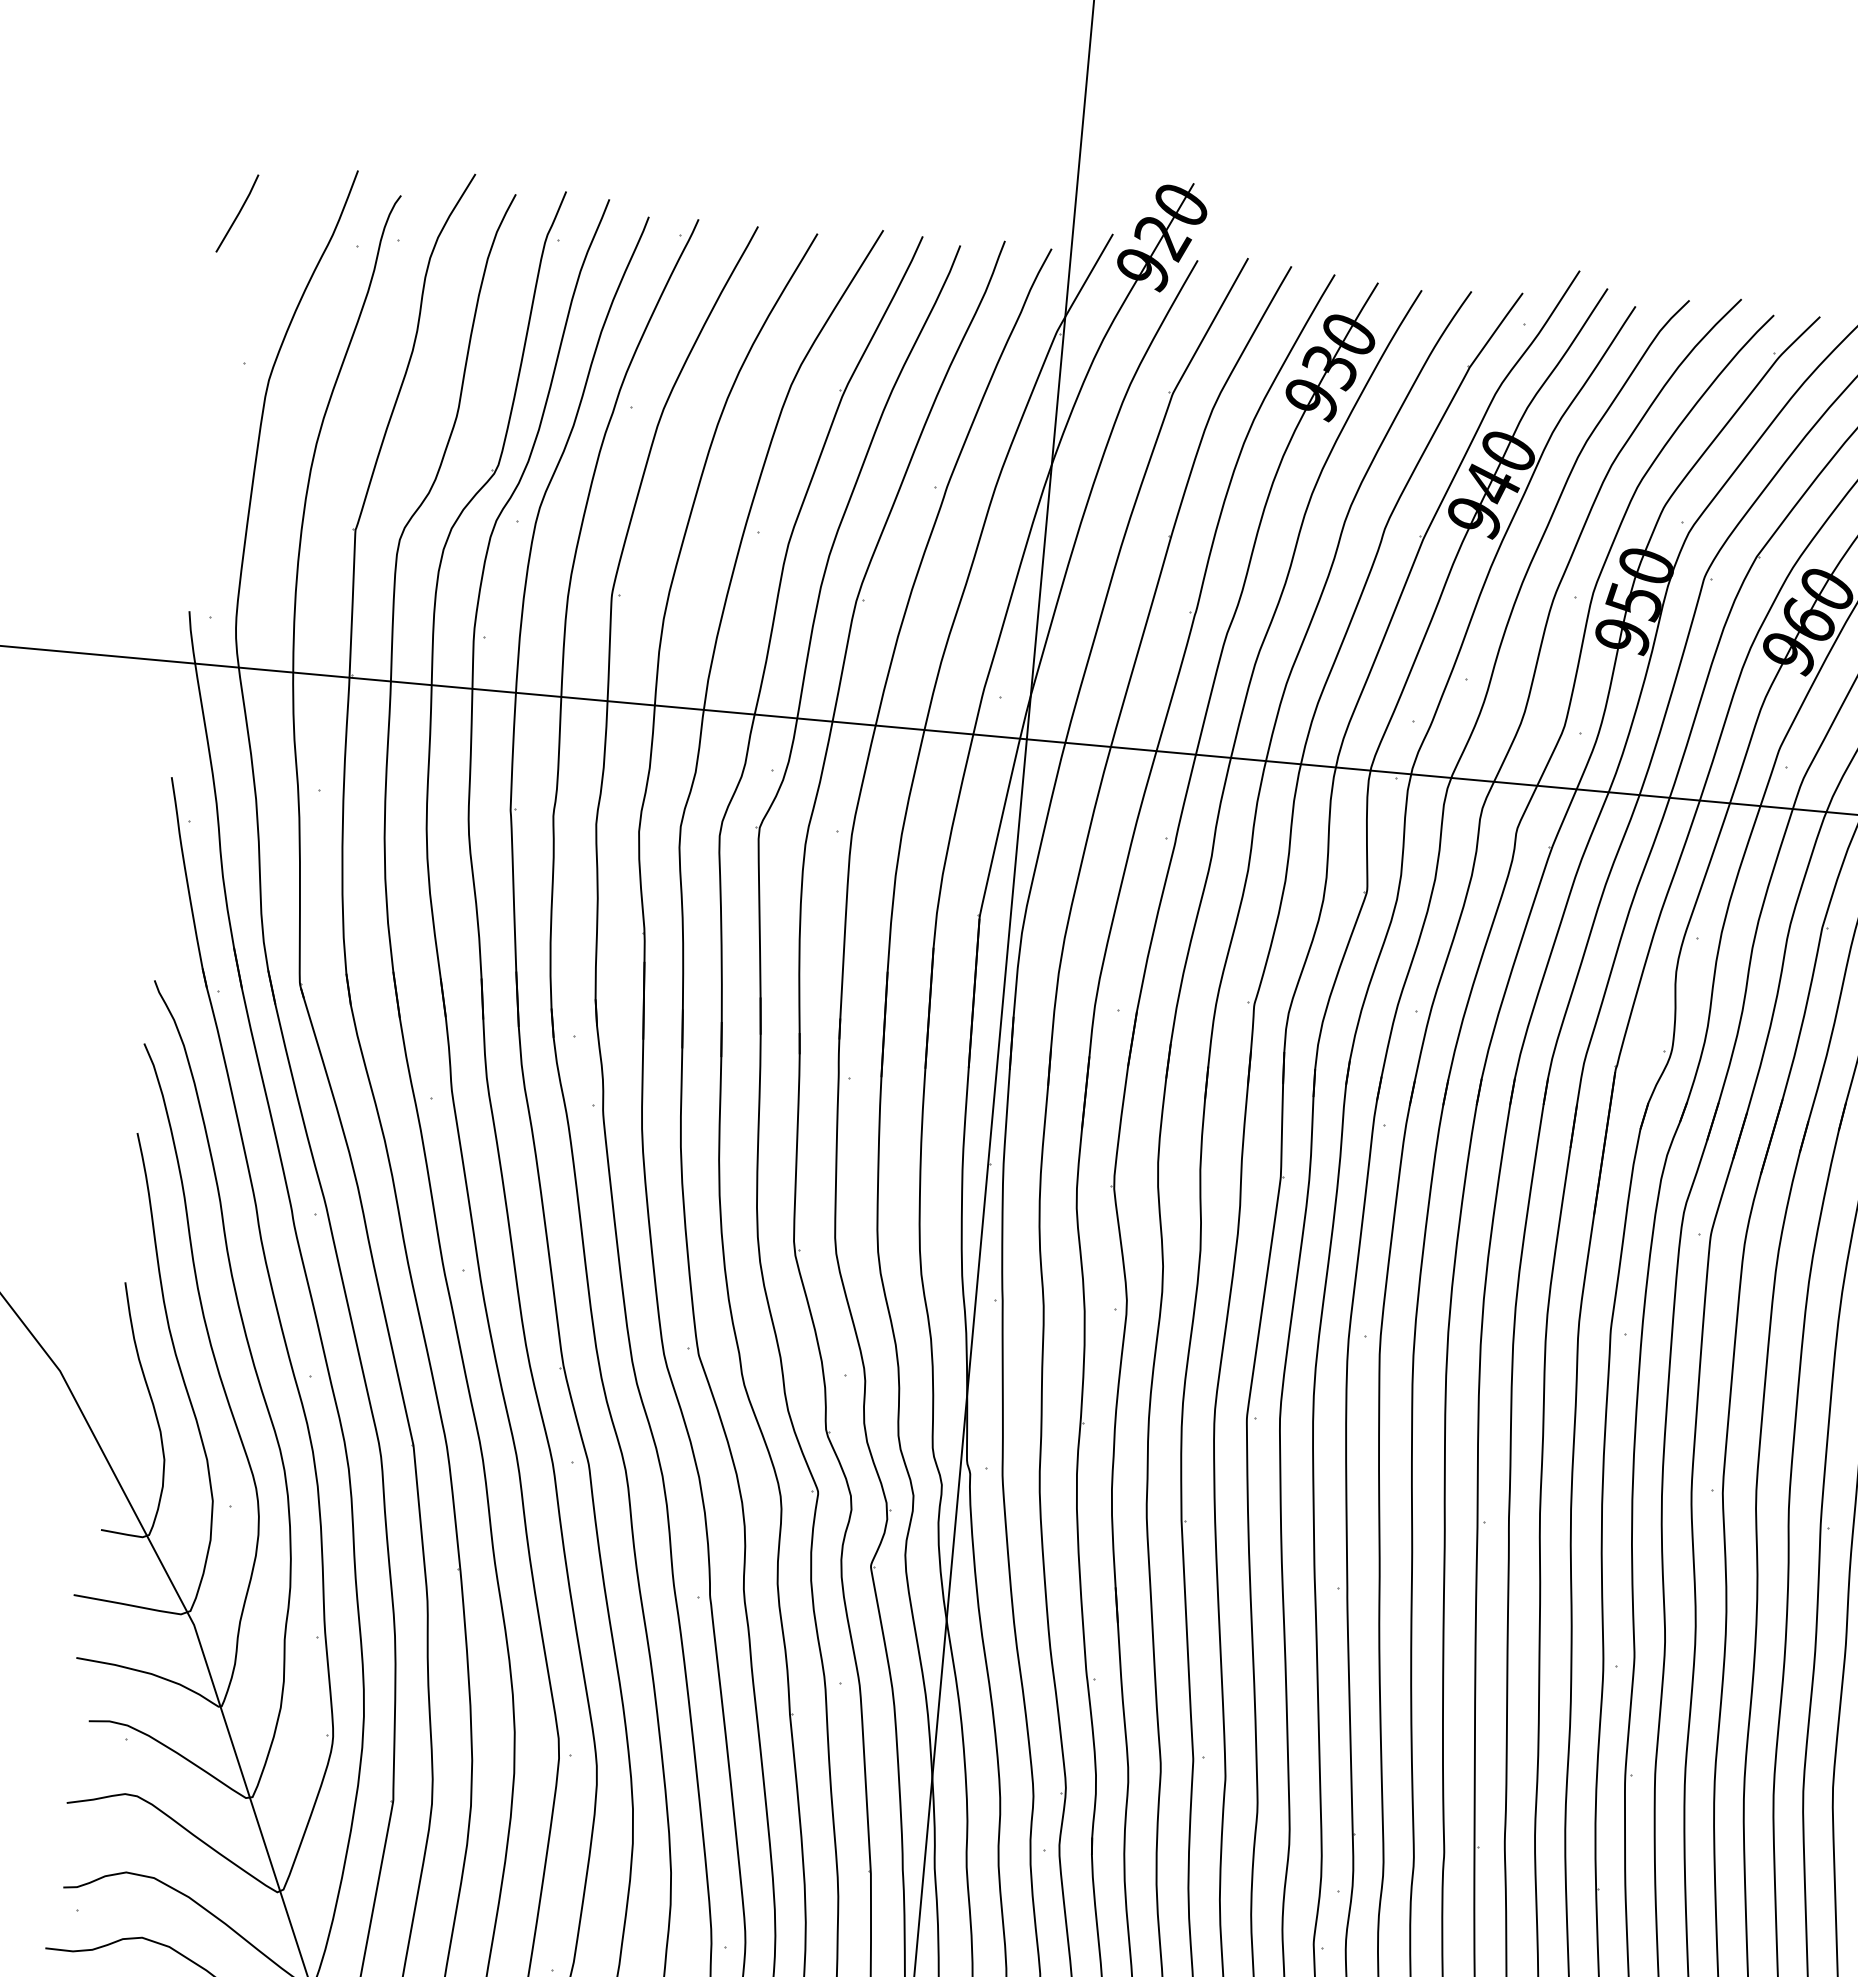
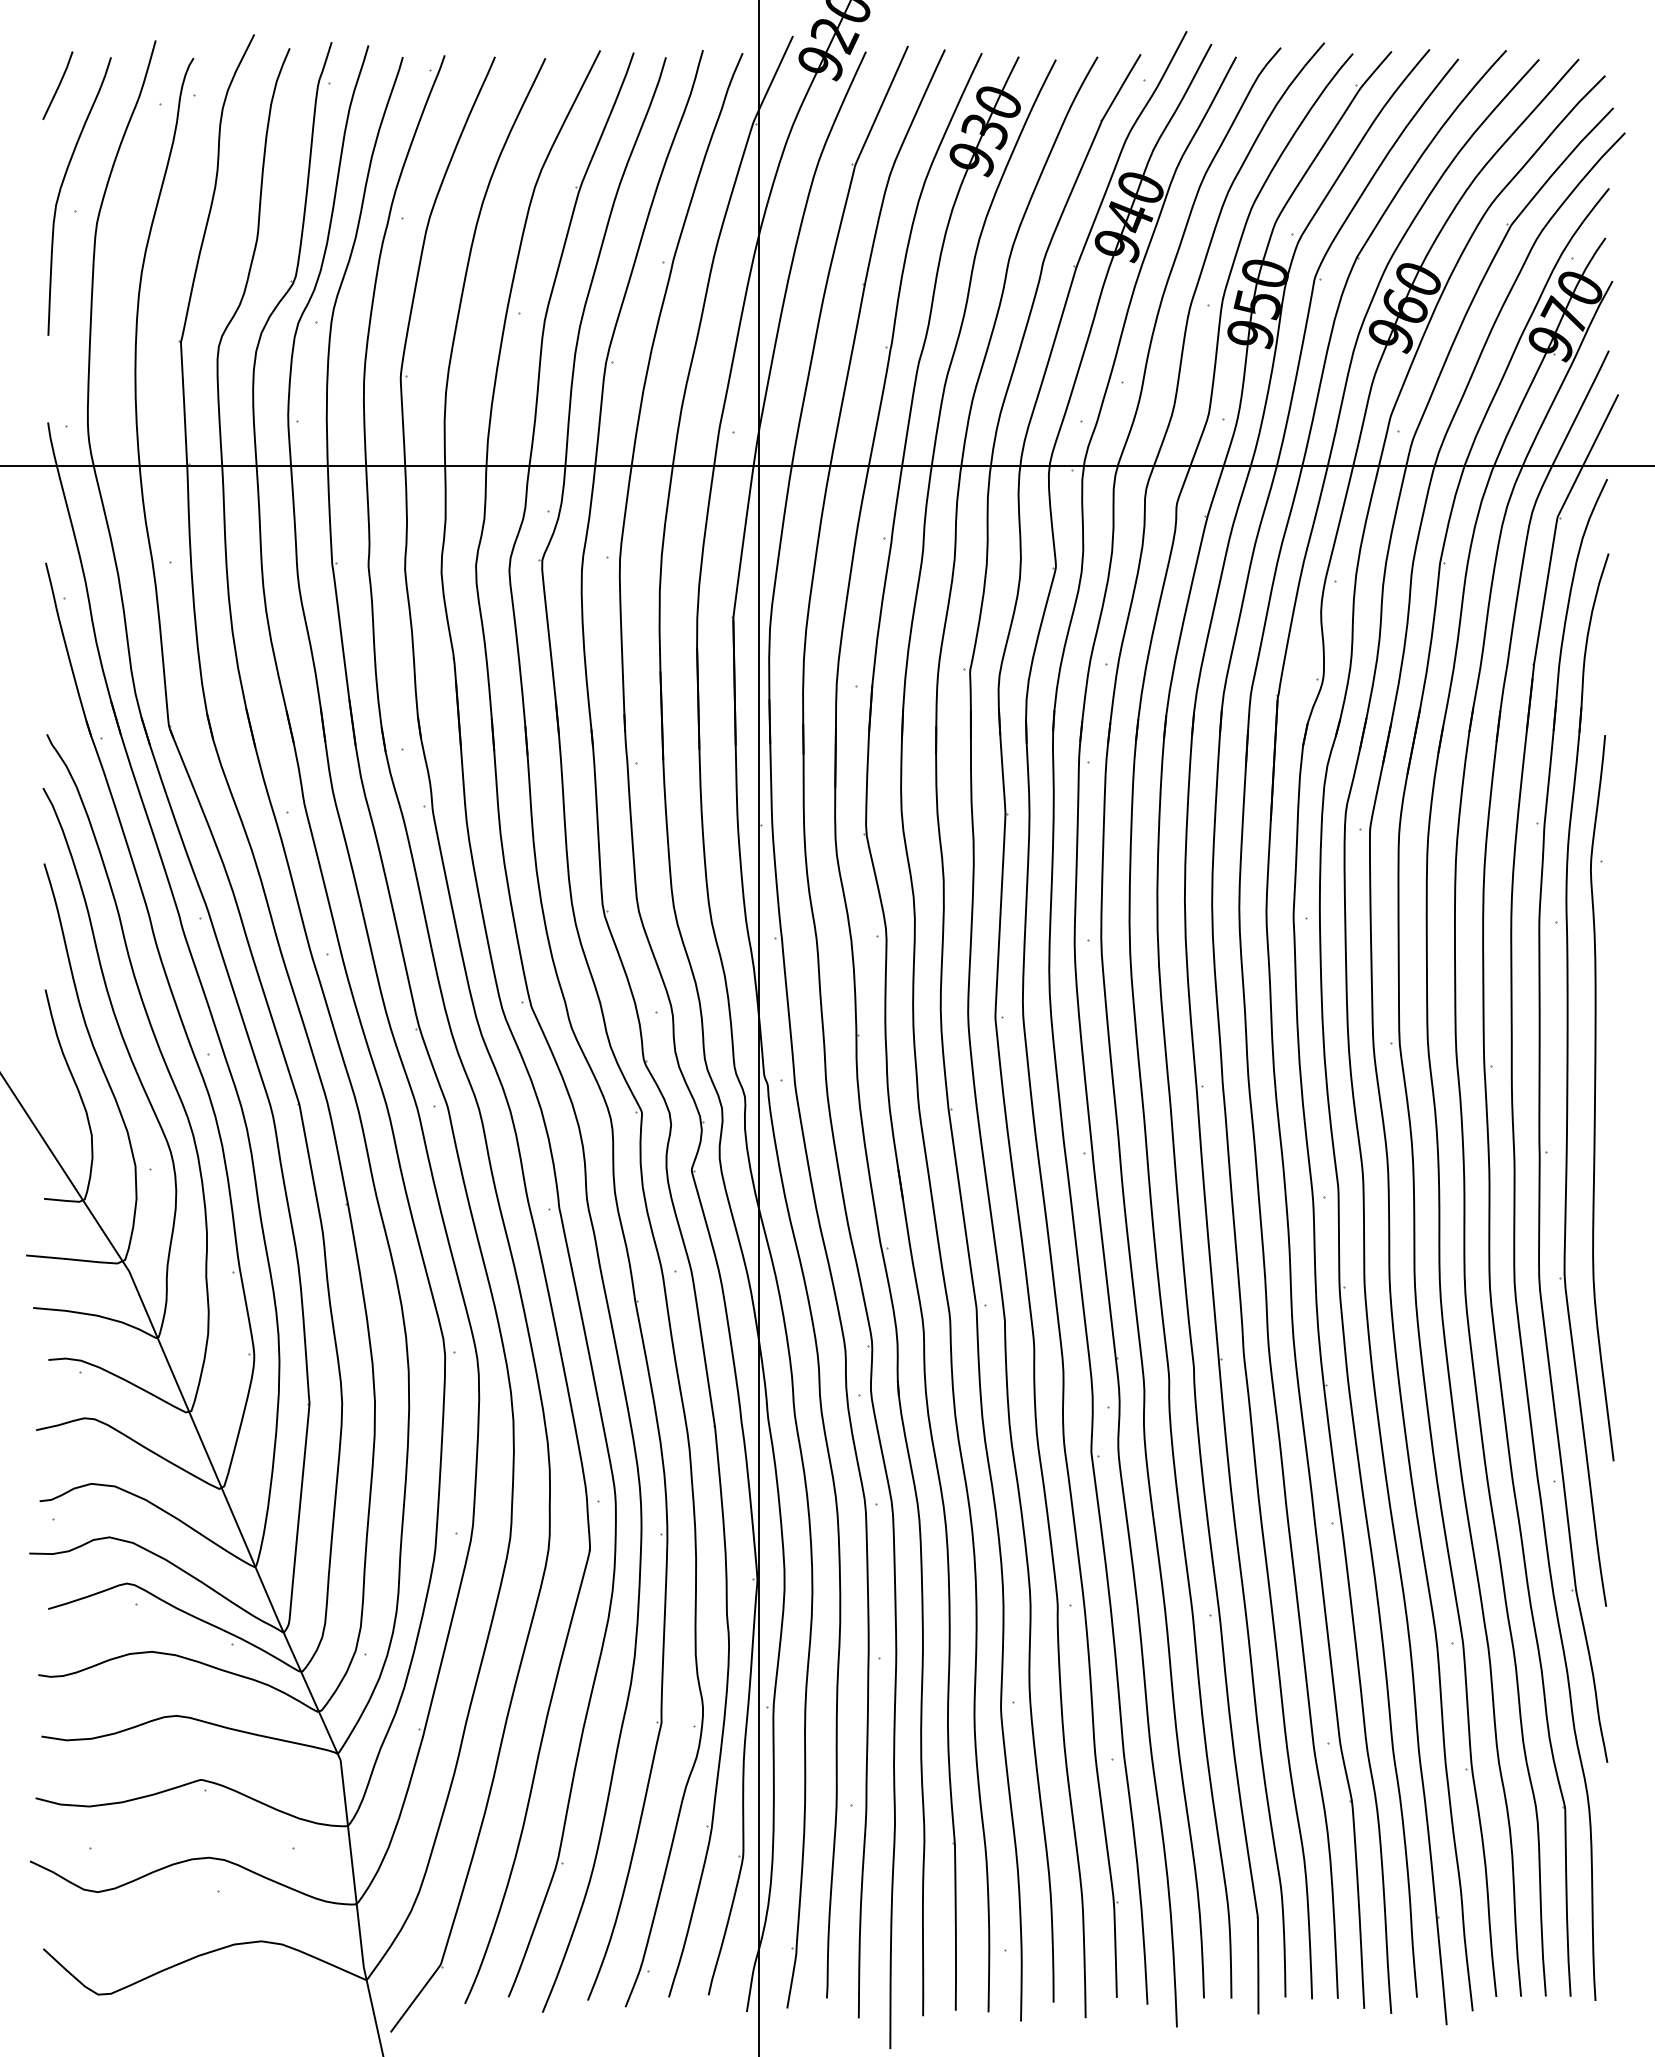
curve: (228, 341) -> (60, 193), added

